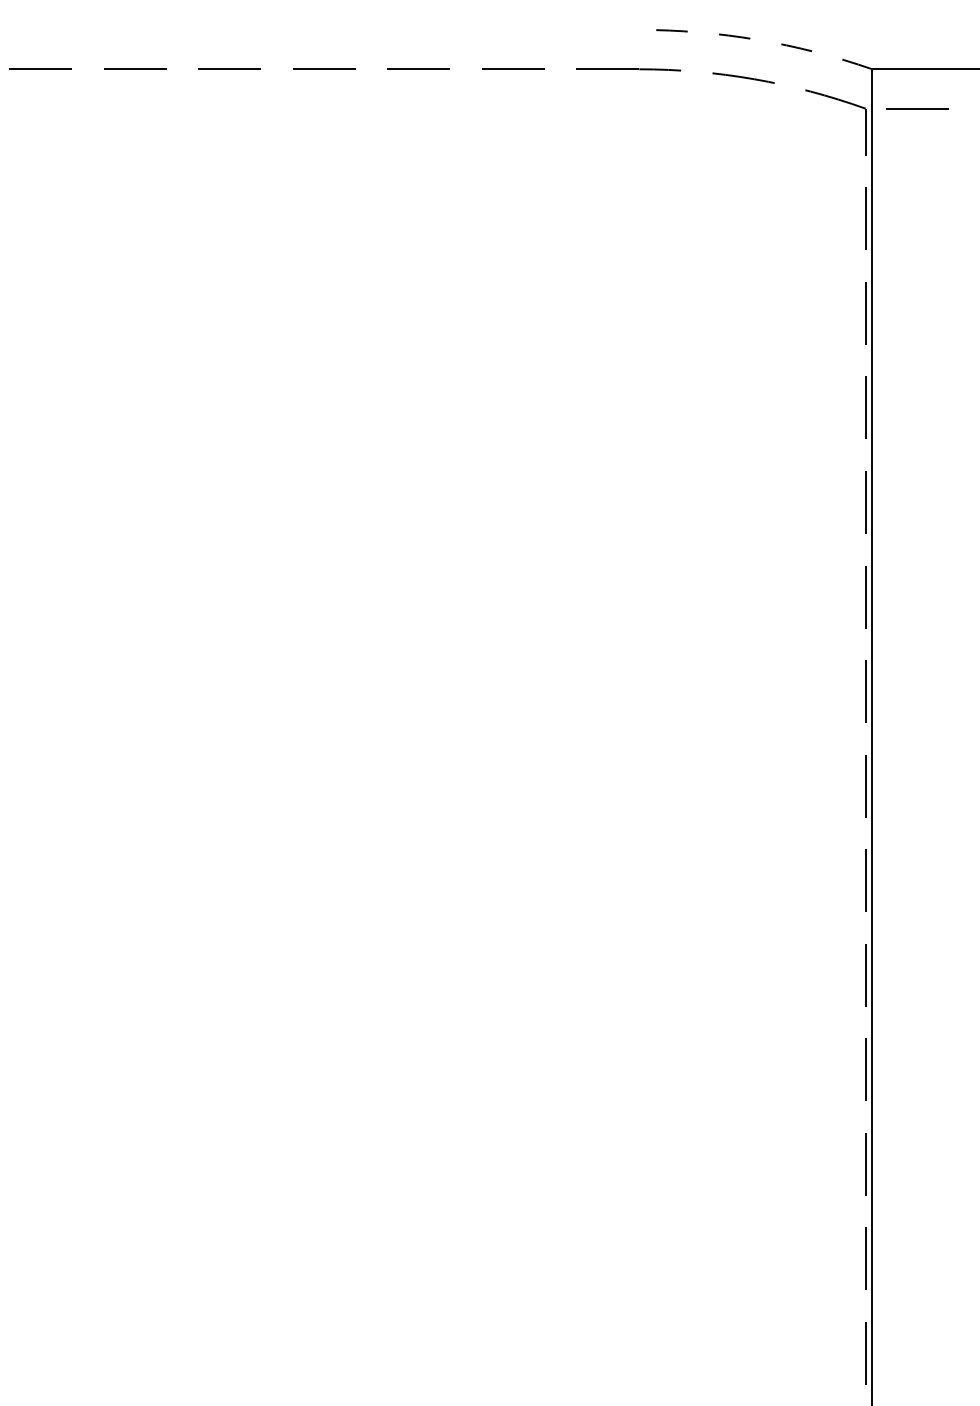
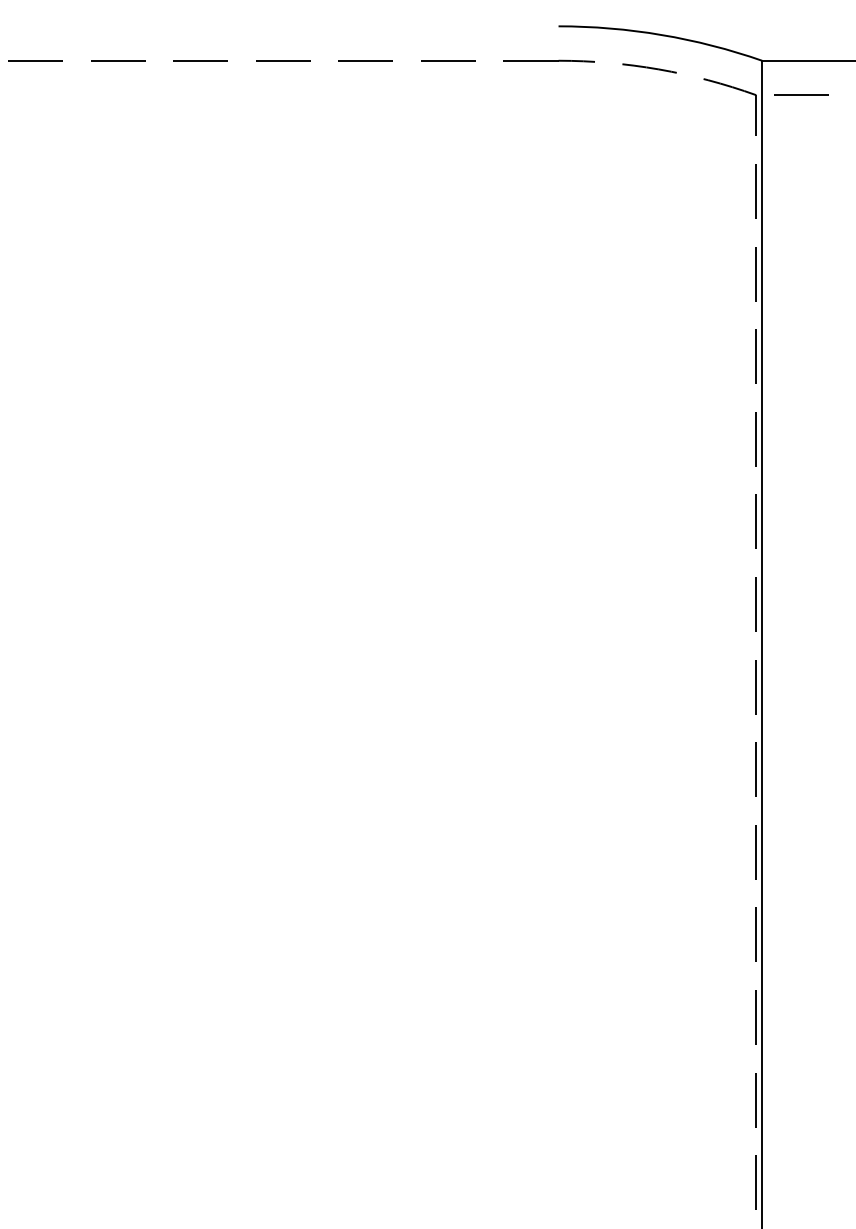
arc: (757, 40) -> (661, 35), dashed -> solid

